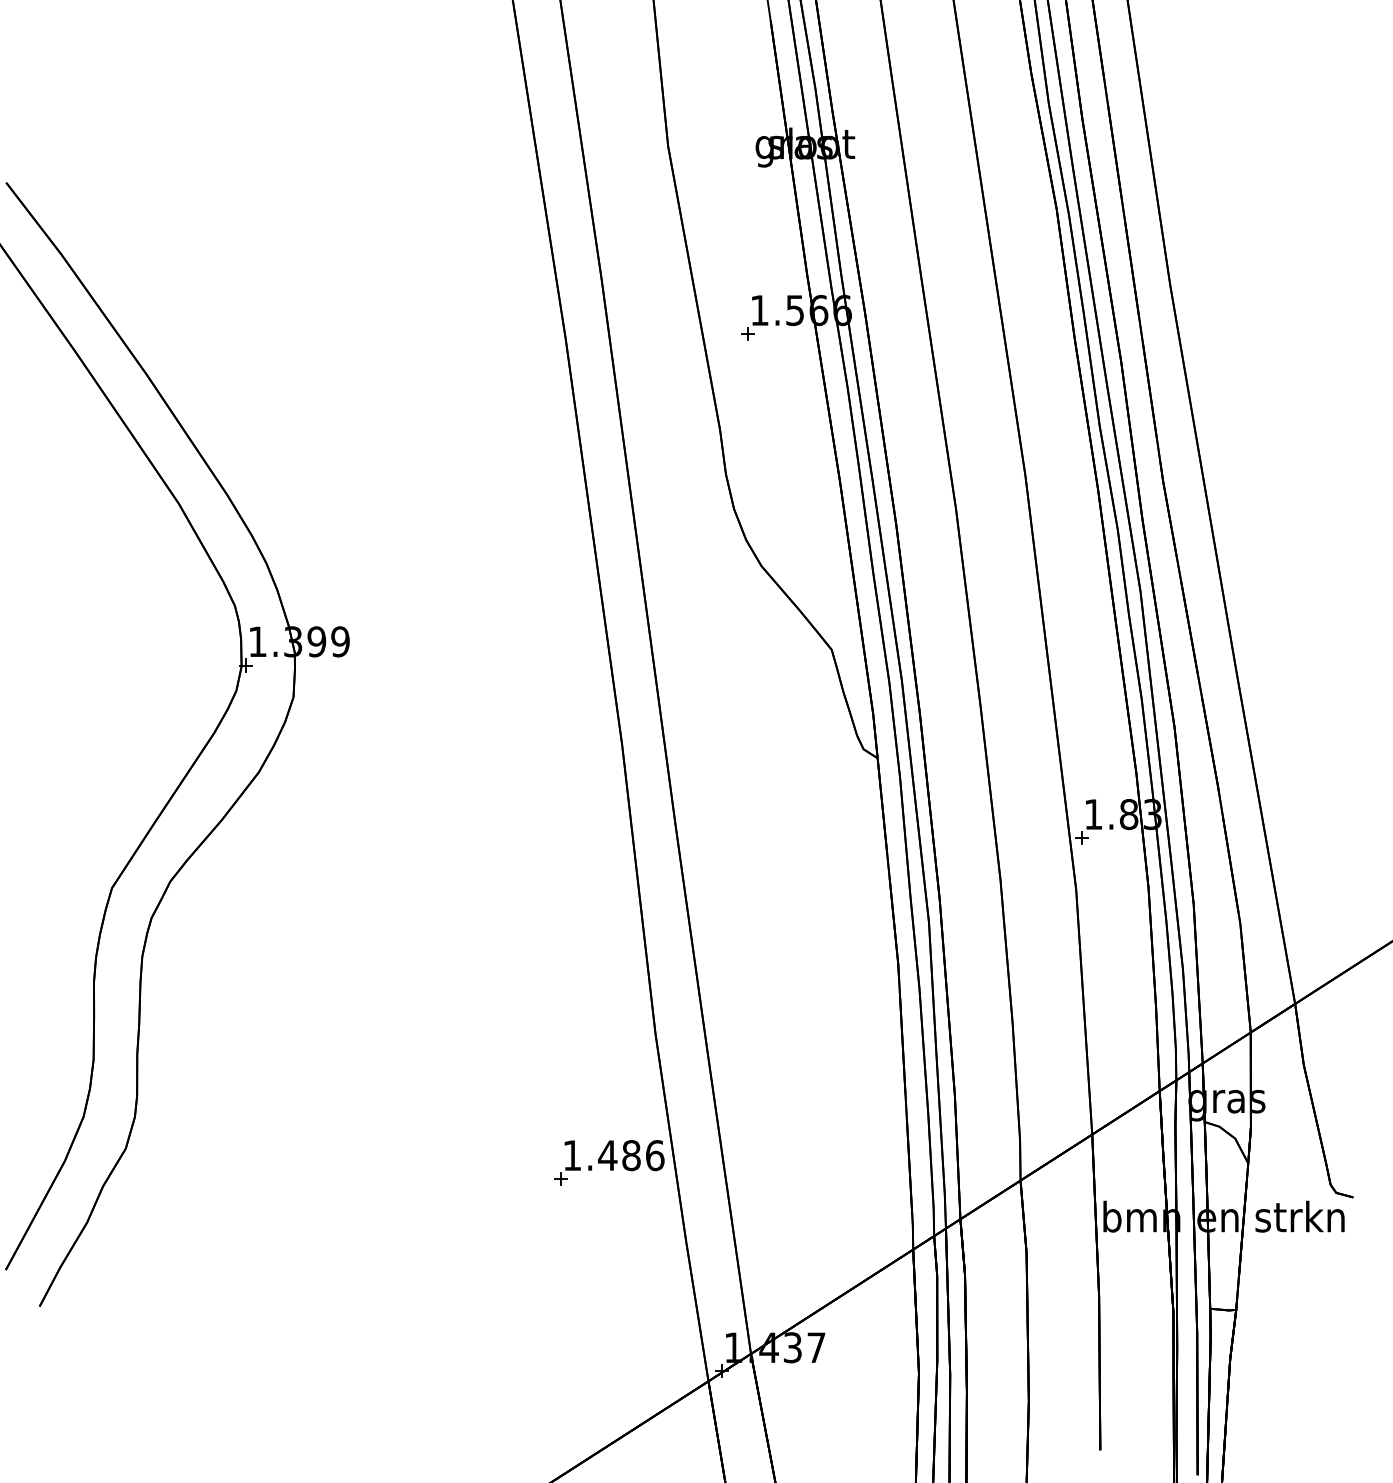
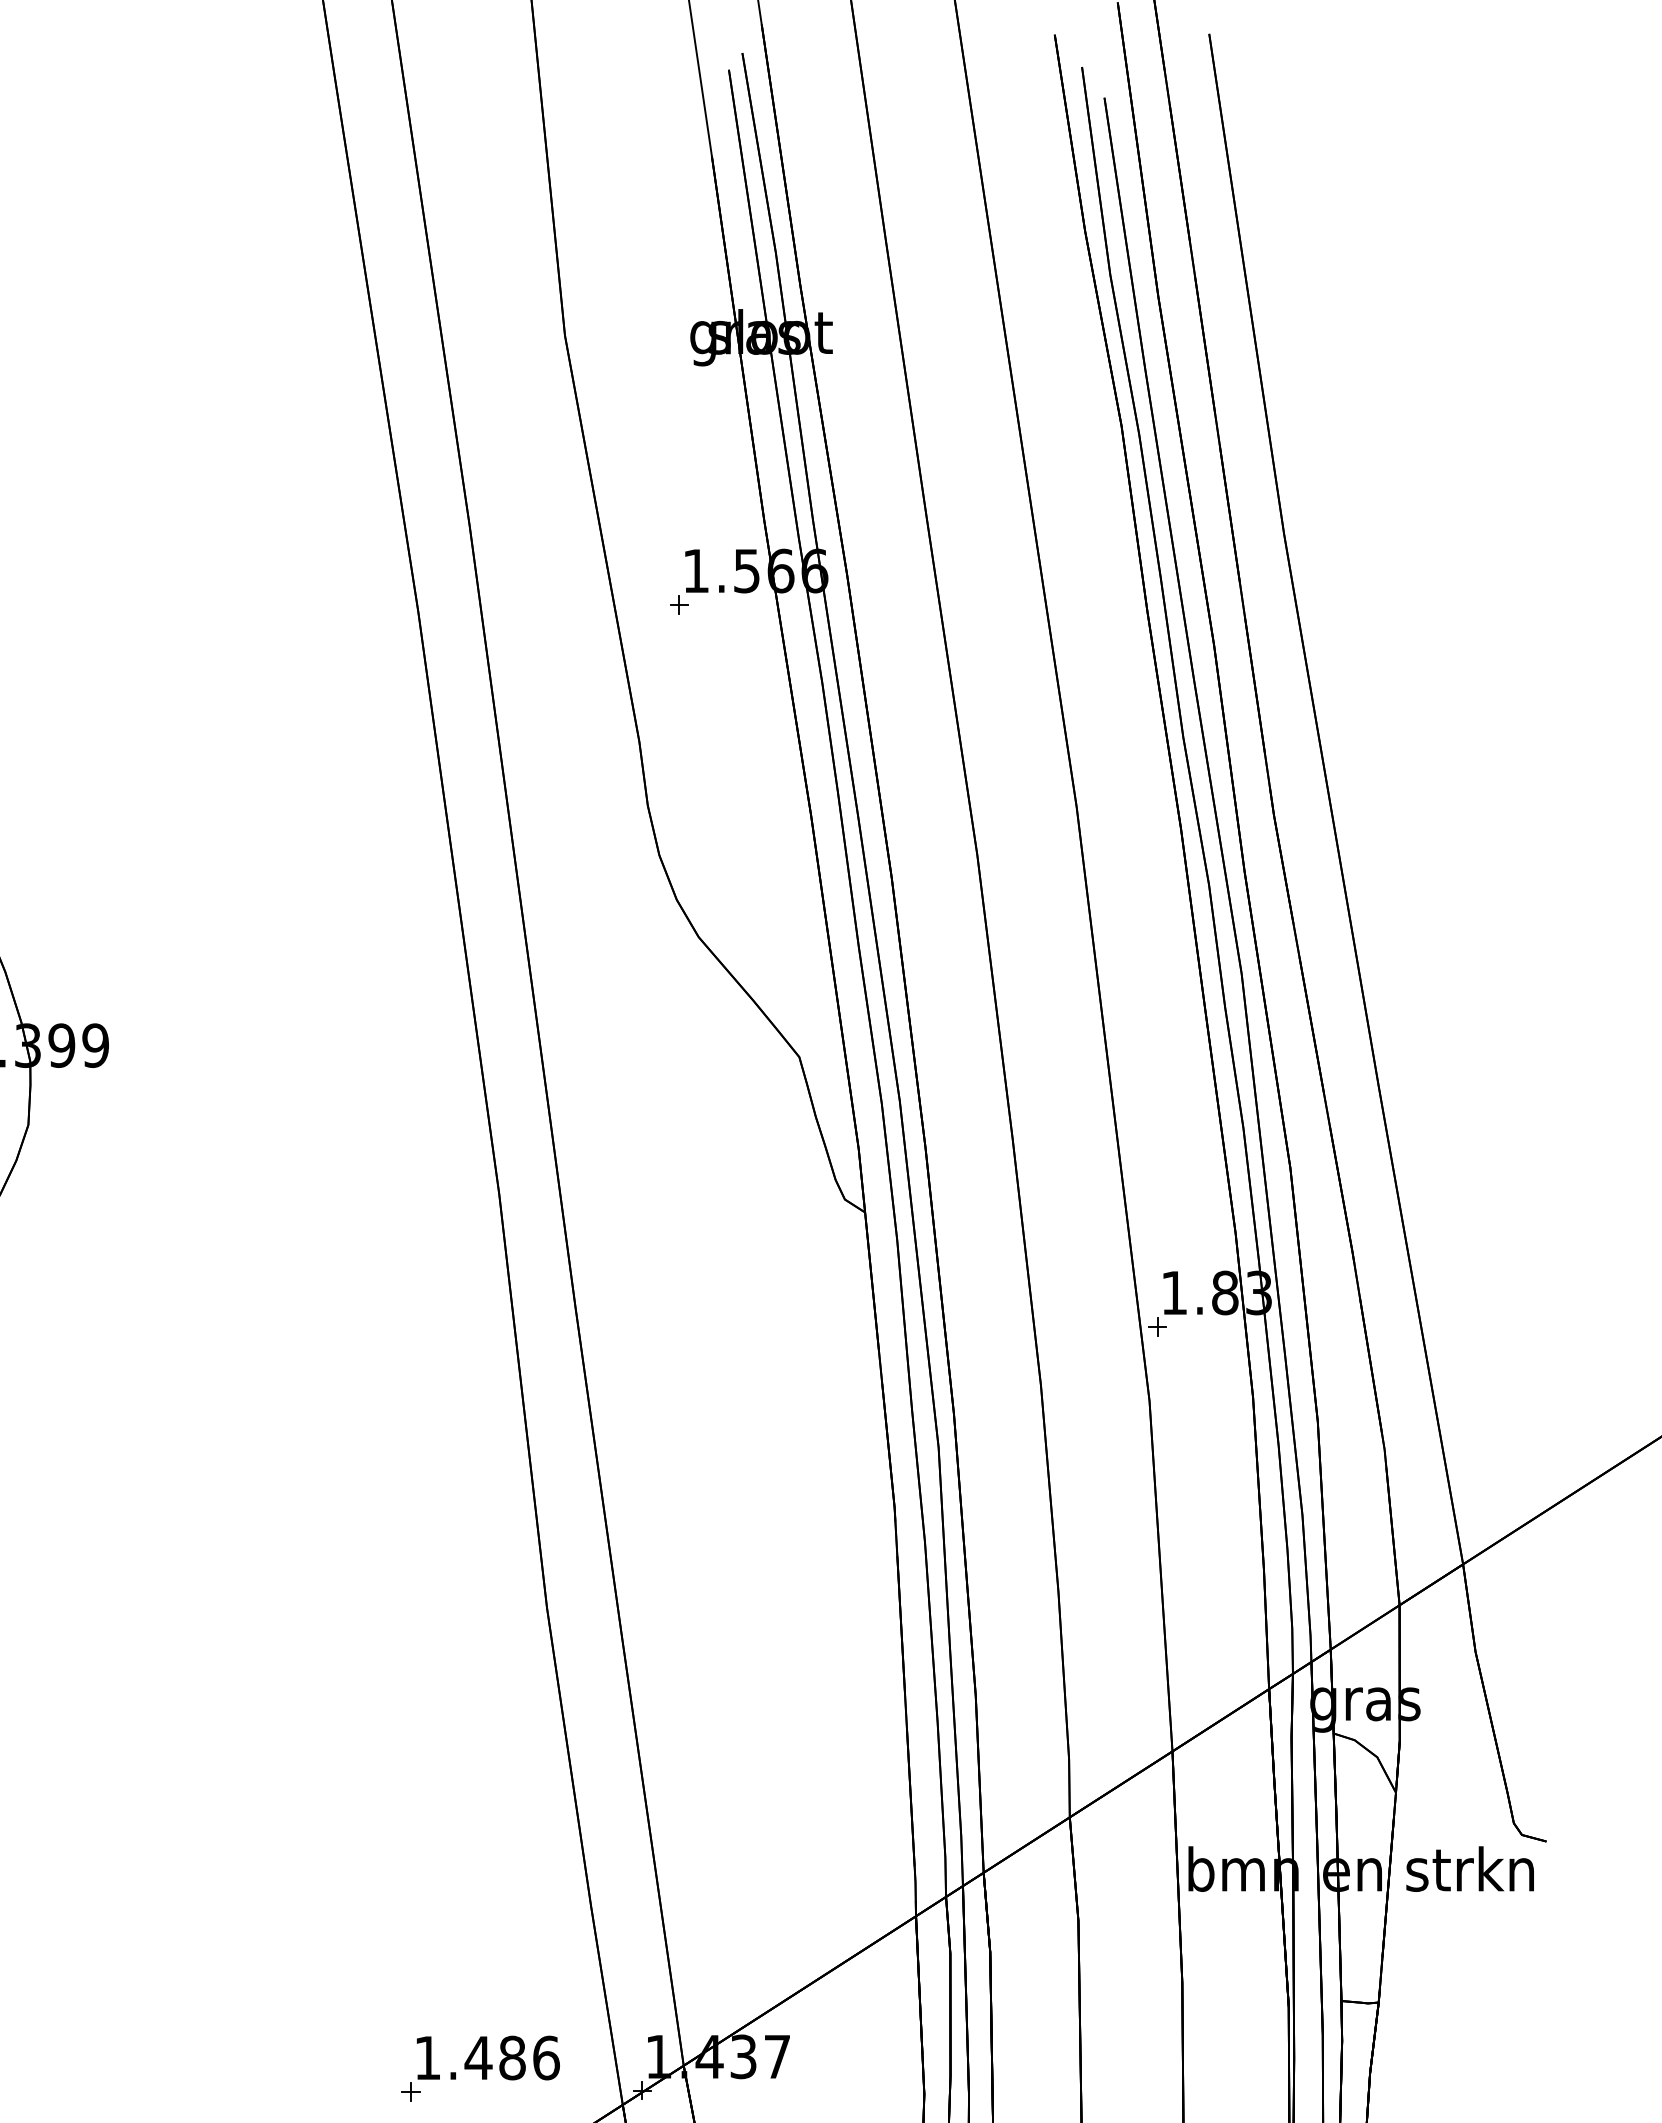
part: (609, 1162) -> (481, 2067), moved

